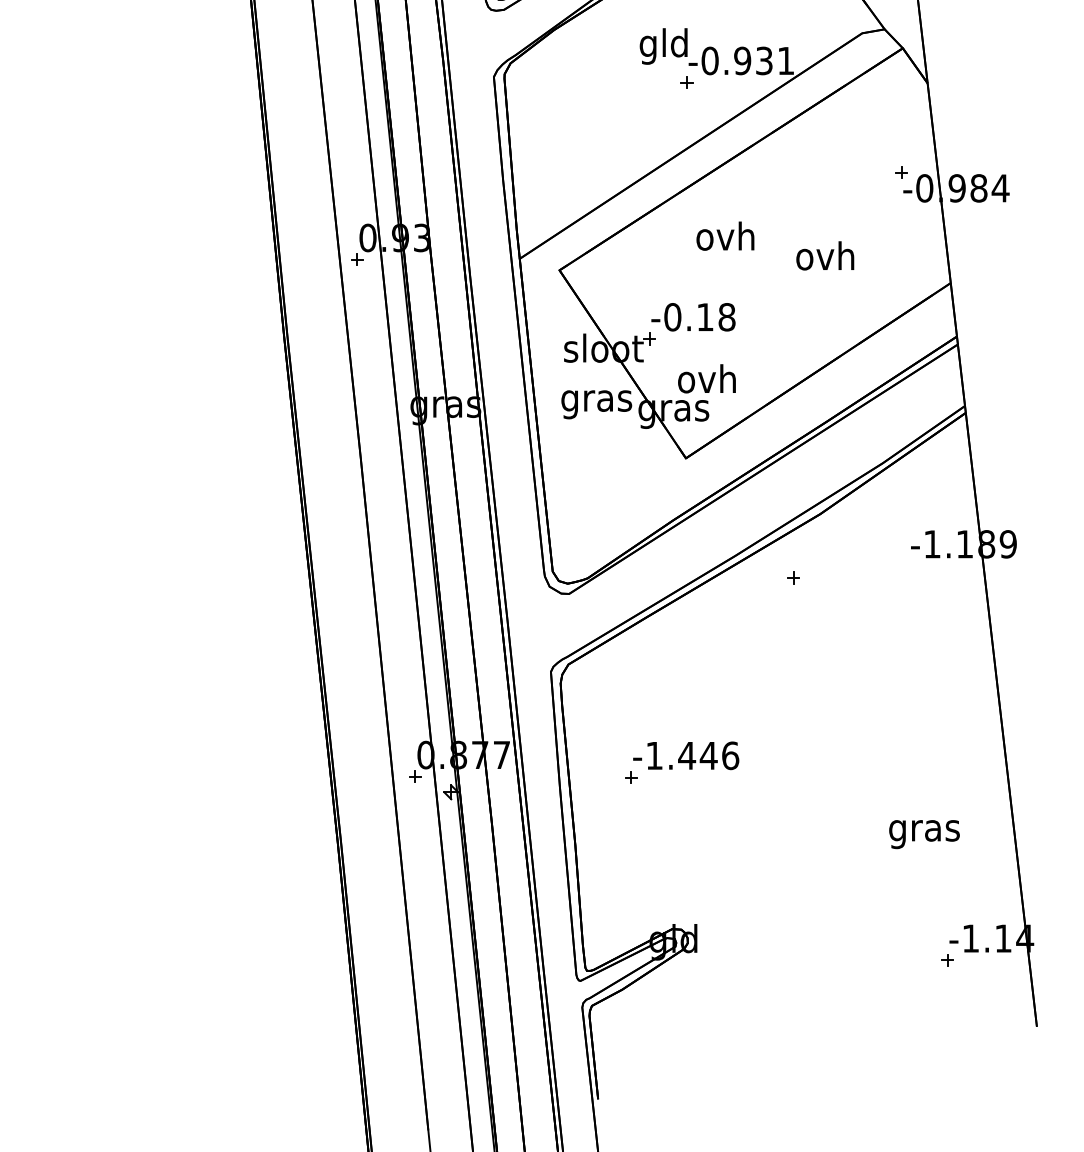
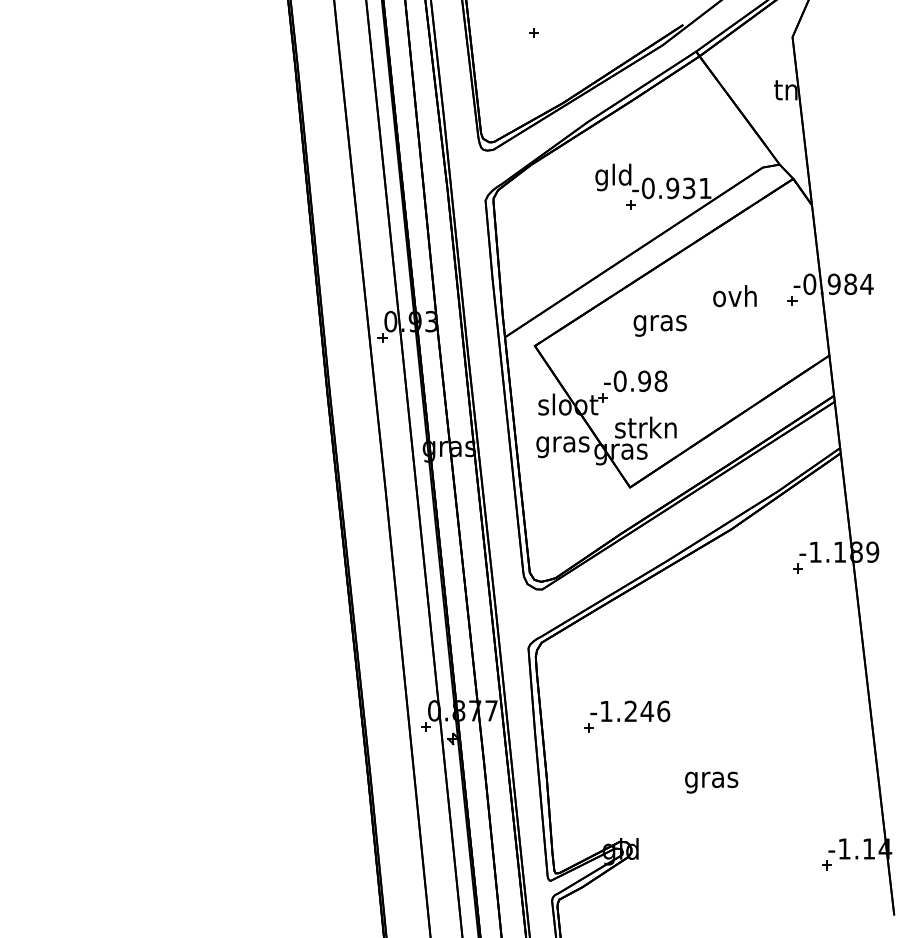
part: (901, 172) -> (792, 300), moved
text: (725, 239) -> (659, 322), ovh -> gras
text: (824, 256) -> (734, 296), moved
text: (705, 317) -> (644, 381), -0.18 -> -0.98
text: (706, 378) -> (645, 427), ovh -> strkn
part: (792, 577) -> (797, 568), moved
text: (686, 754) -> (630, 710), -1.446 -> -1.246
text: (924, 834) -> (711, 782), moved

